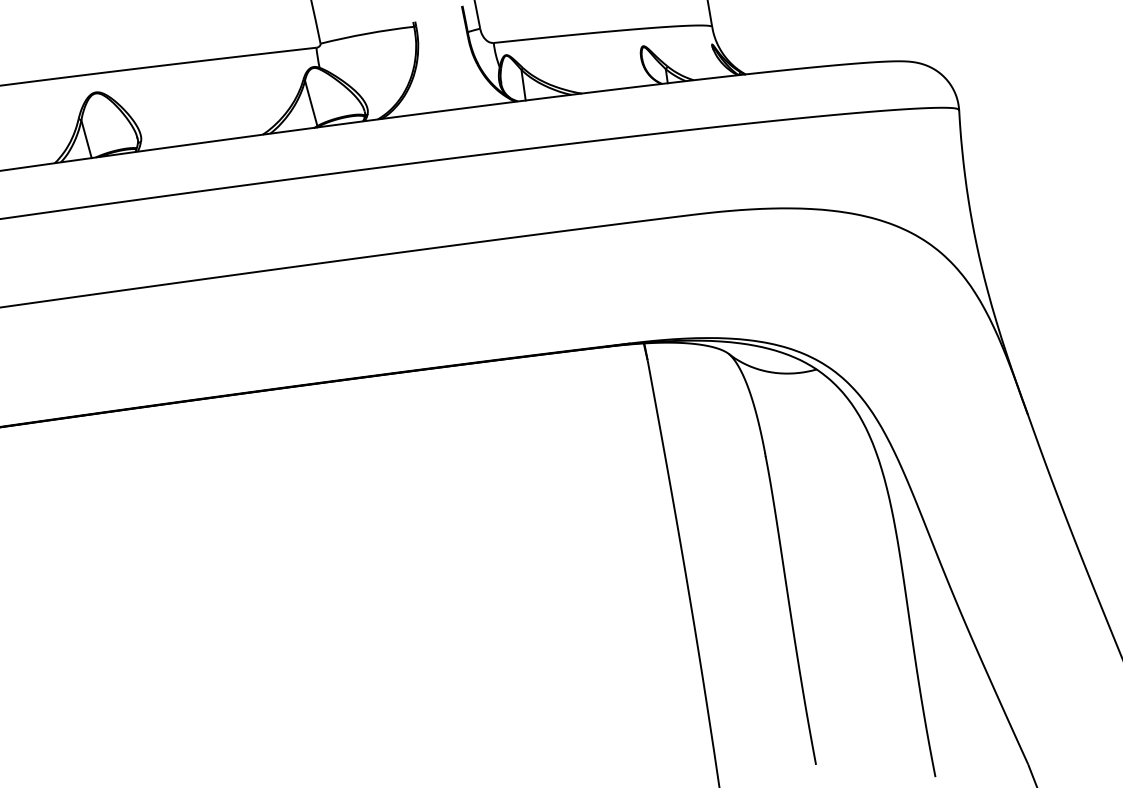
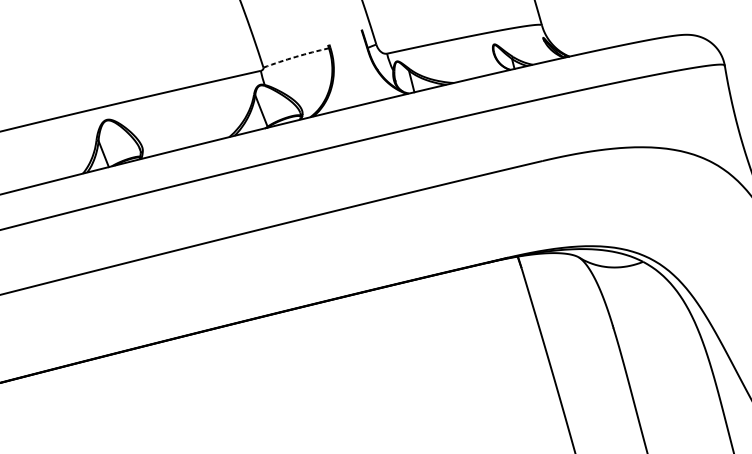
arc: (367, 33) -> (296, 56), solid -> dashed

